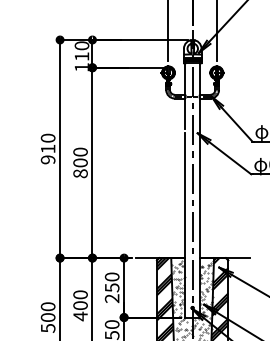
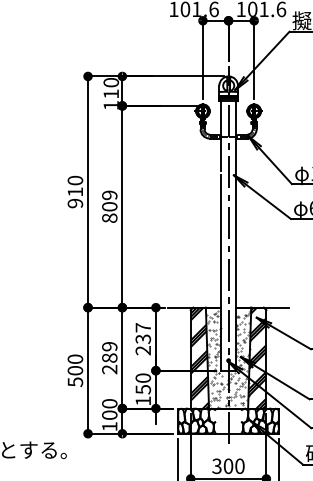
text: (80, 152) -> (109, 195), 800 -> 809
text: (112, 282) -> (143, 333), 250 -> 237
text: (80, 306) -> (109, 358), 400 -> 289

